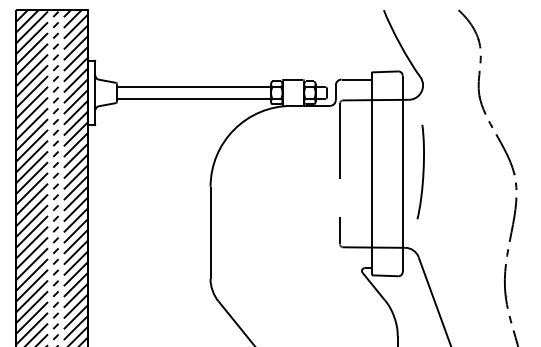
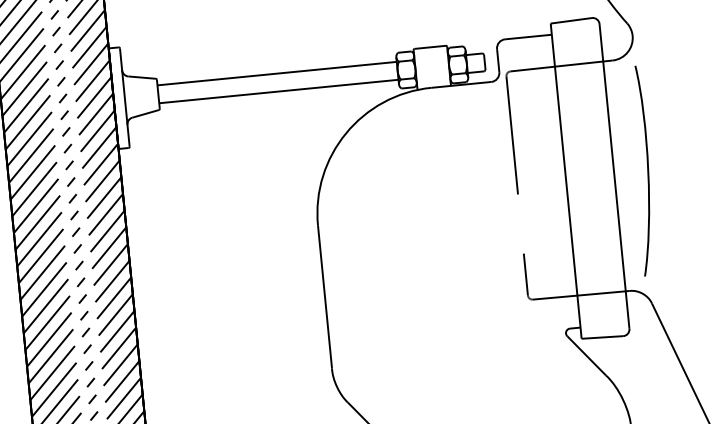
part: (420, 171) -> (641, 170), size x1.43

